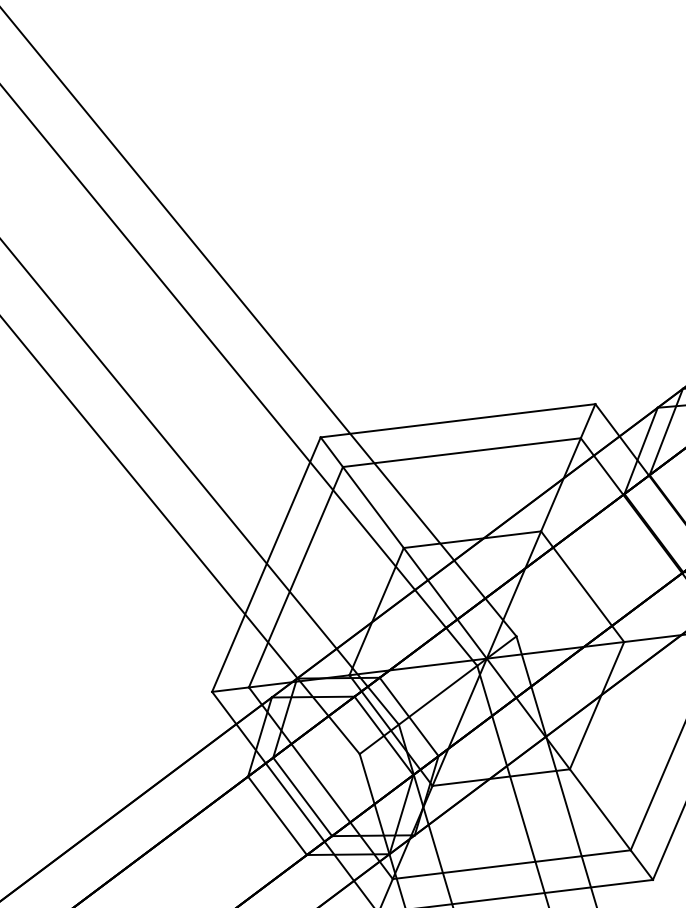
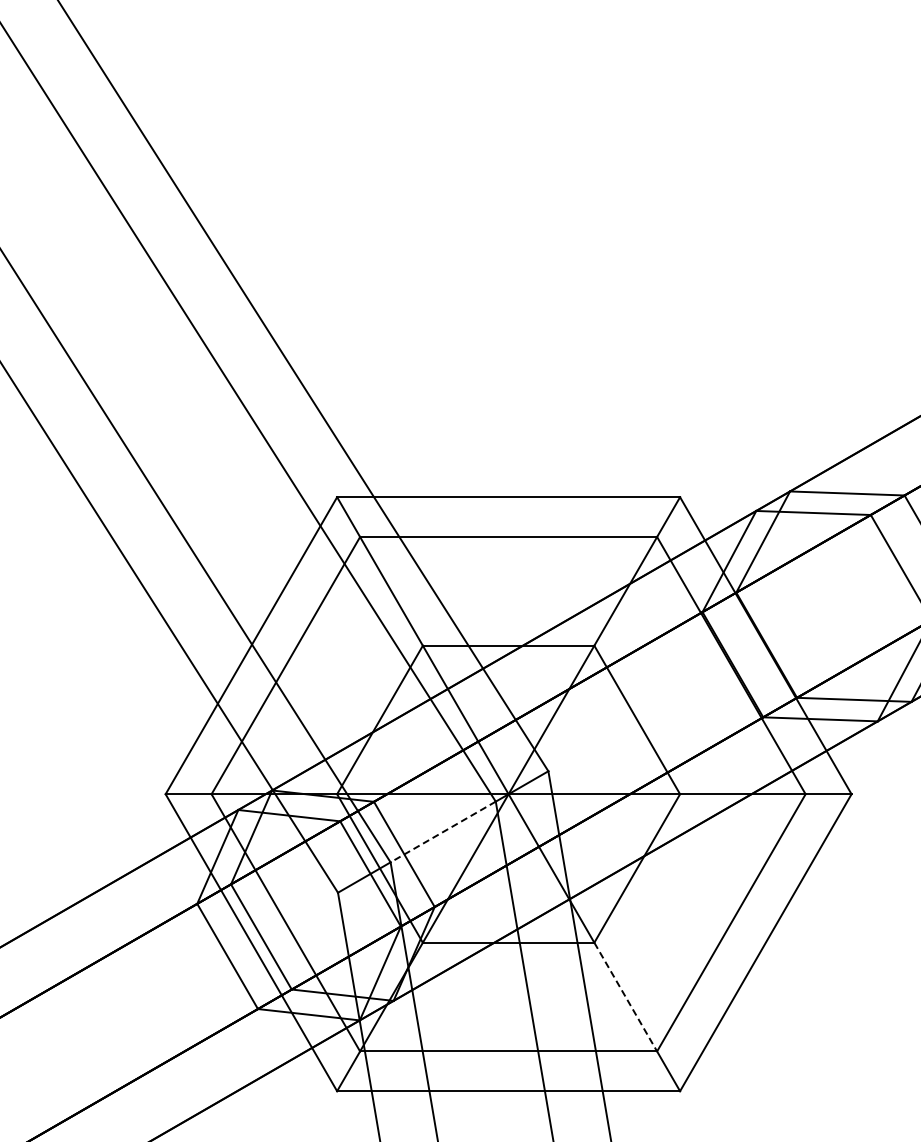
line: (438, 695) -> (443, 832), solid -> dashed
line: (600, 810) -> (625, 997), solid -> dashed

